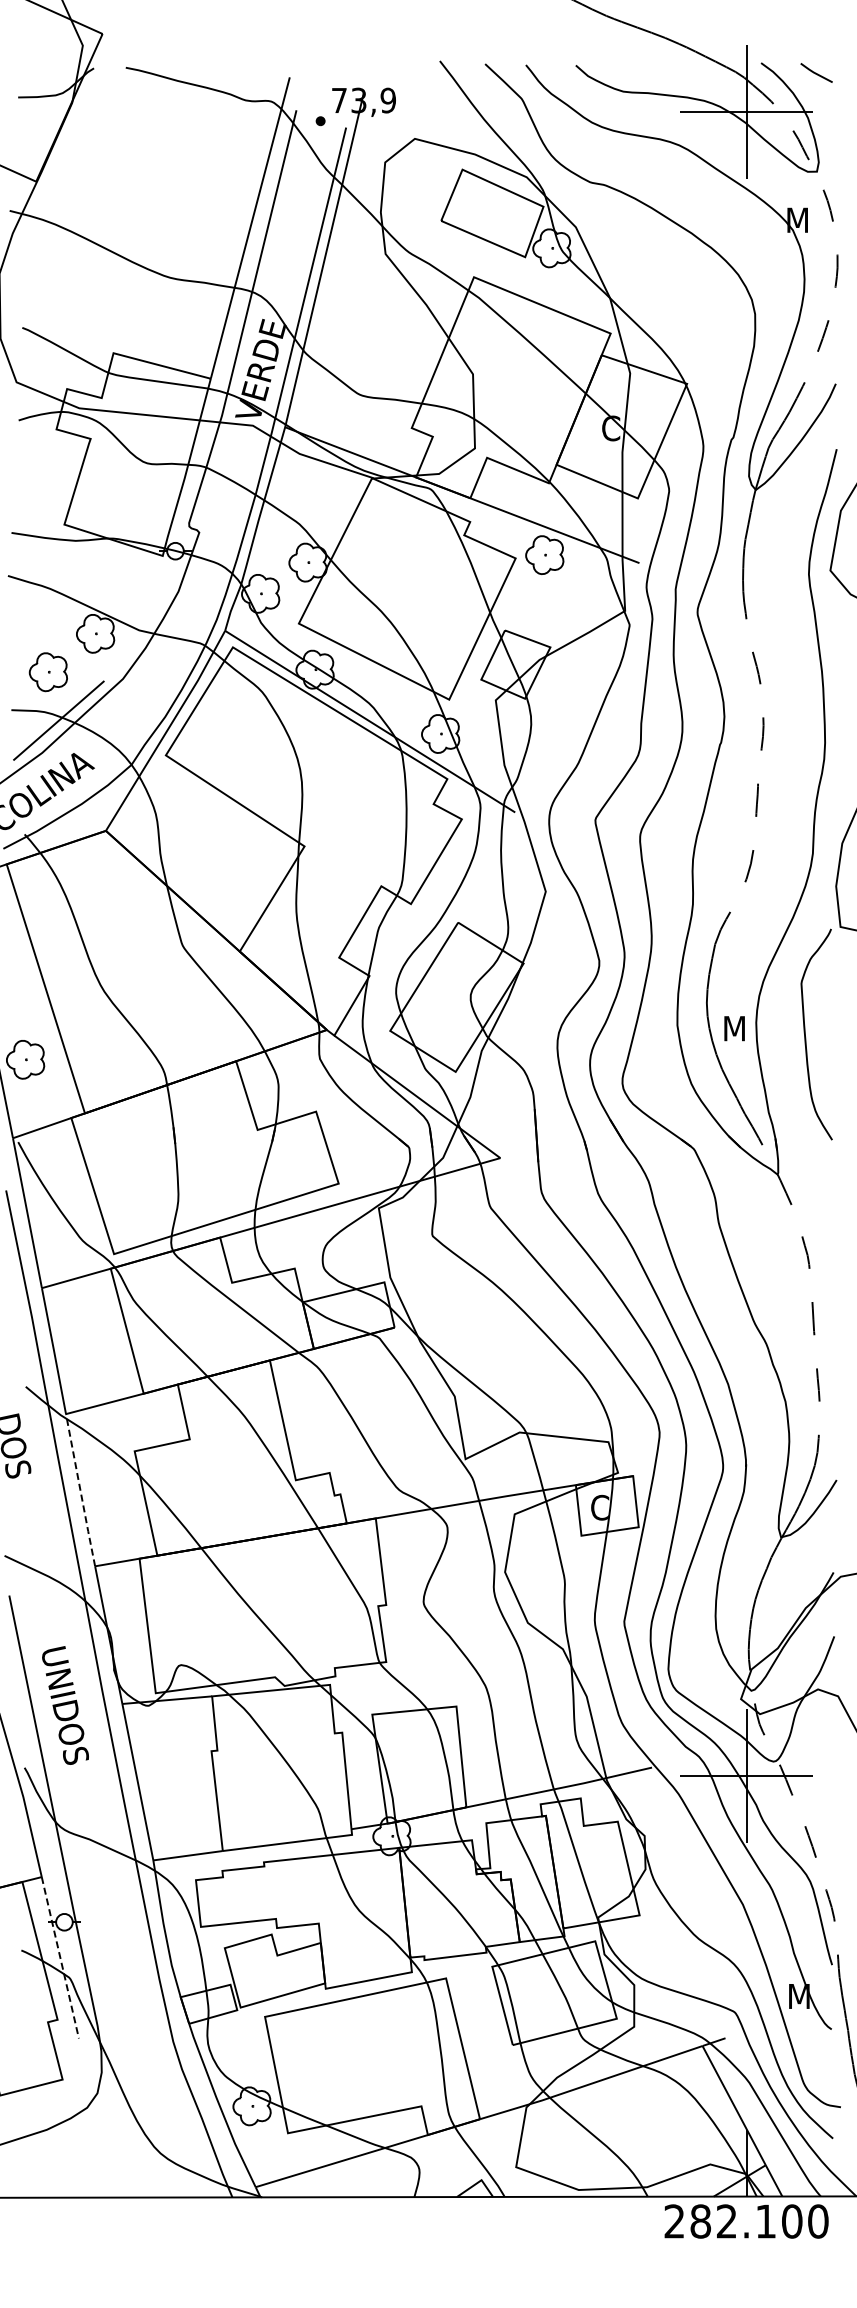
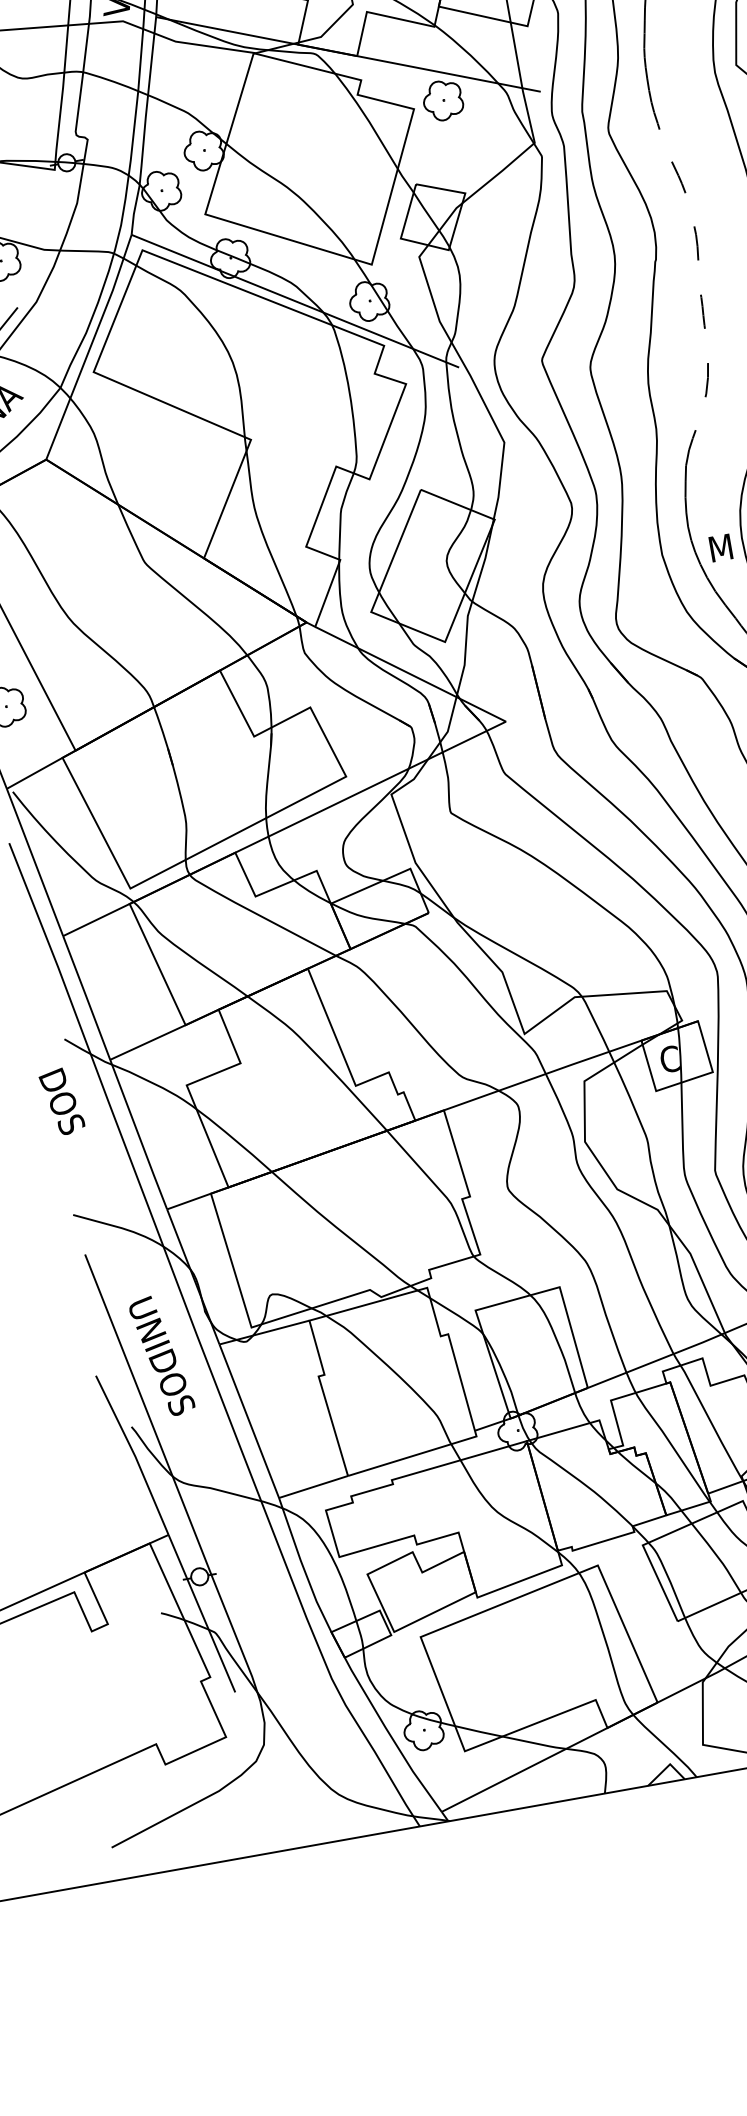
line: (80, 1490) -> (138, 1134), dashed -> solid
line: (60, 1957) -> (202, 1613), dashed -> solid

